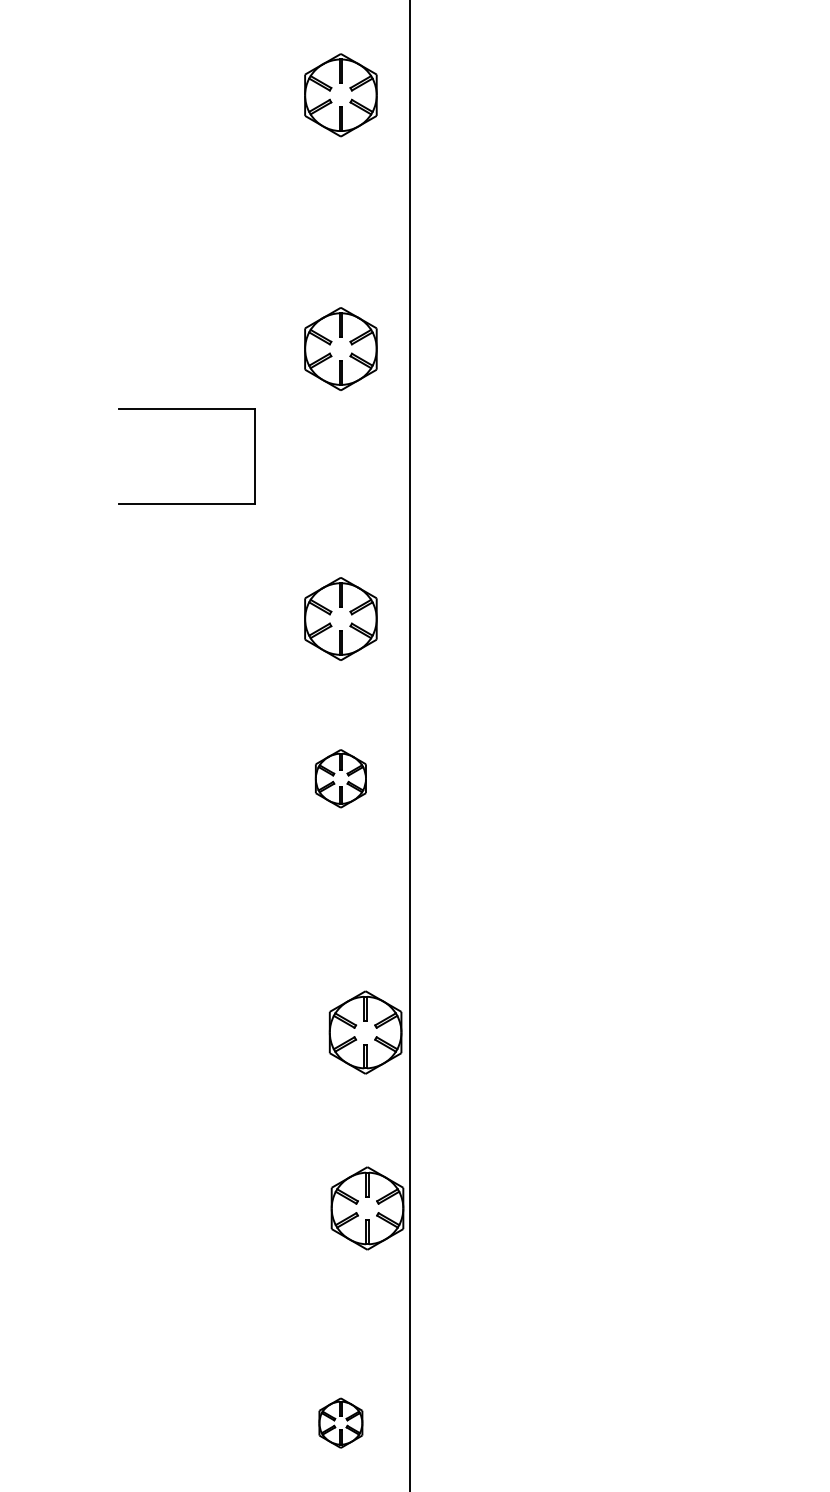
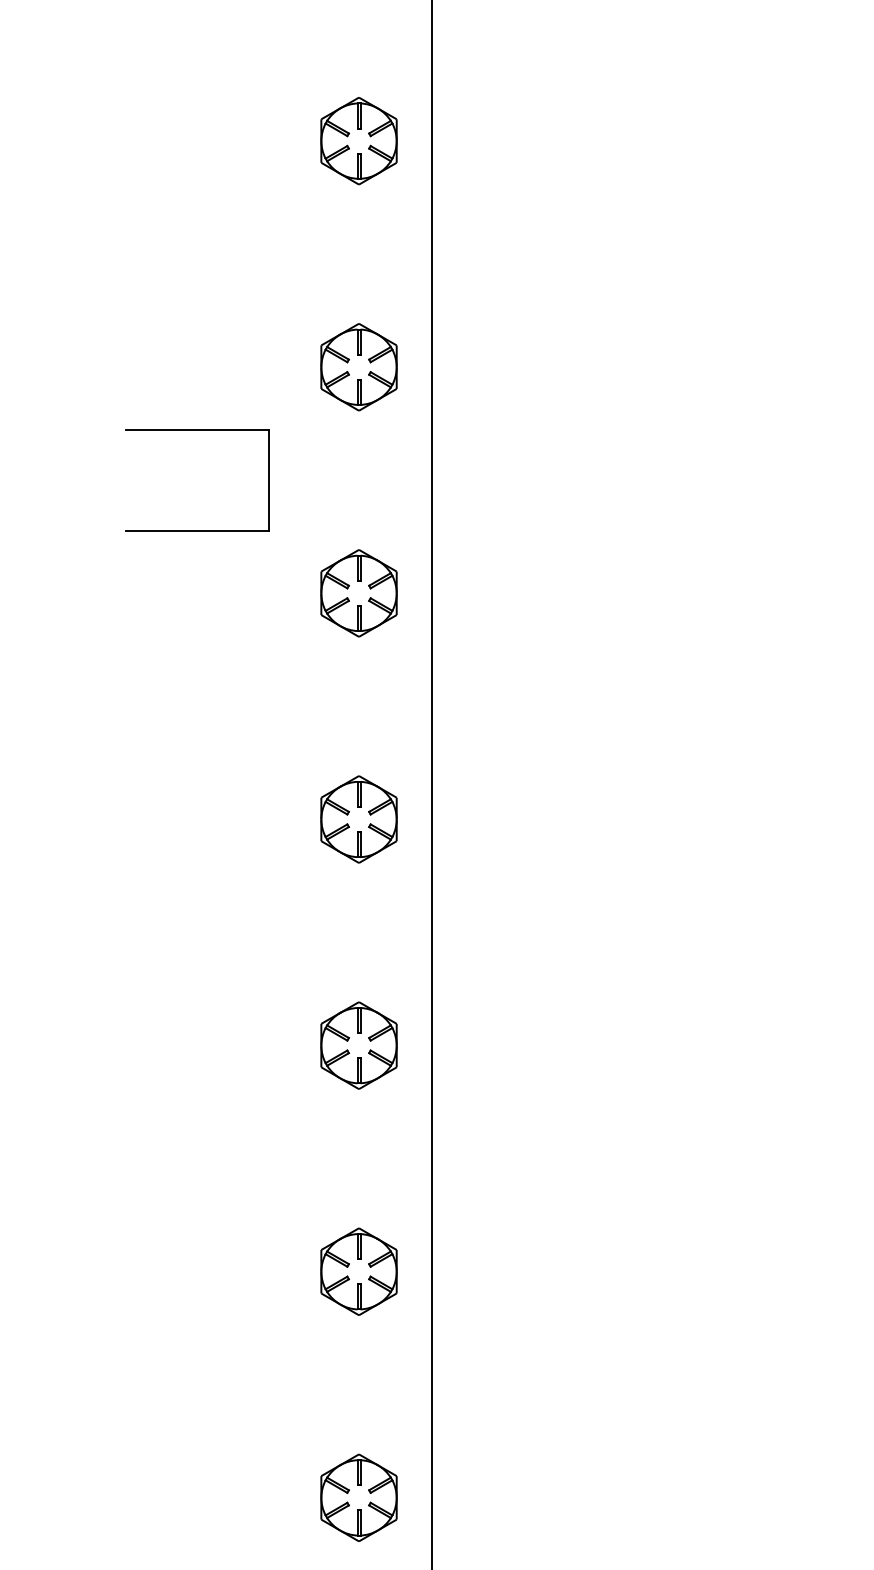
part: (340, 95) -> (358, 141), moved
part: (340, 619) -> (358, 593), moved
part: (340, 778) -> (358, 819), size x1.43
part: (365, 1032) -> (358, 1045), moved
part: (367, 1208) -> (358, 1271), moved
part: (340, 1422) -> (358, 1497), size x1.67

